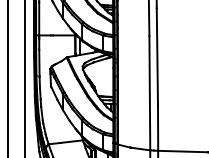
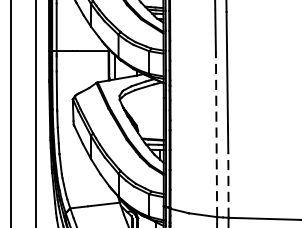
line: (149, 92) -> (216, 133), solid -> dashed
line: (158, 128) -> (229, 185), solid -> dashed

